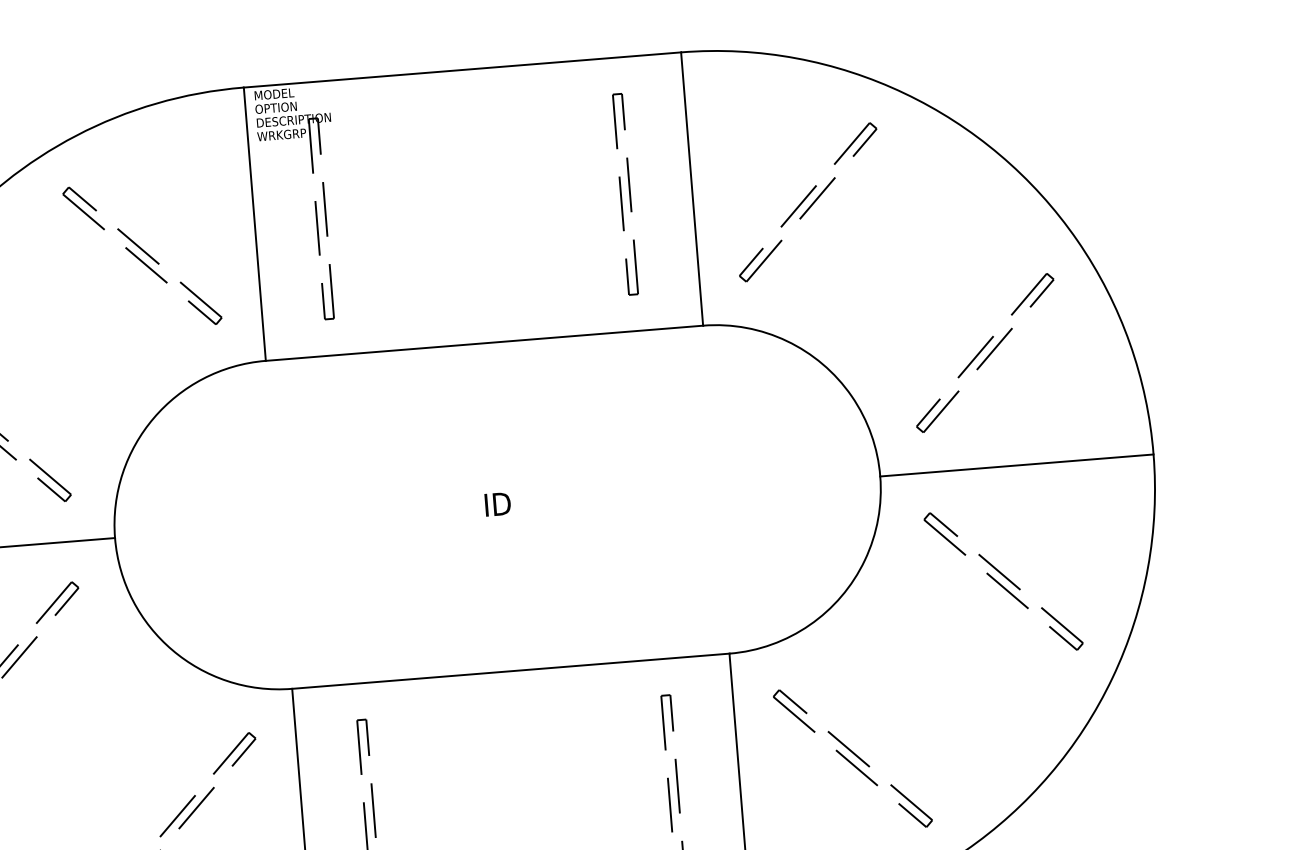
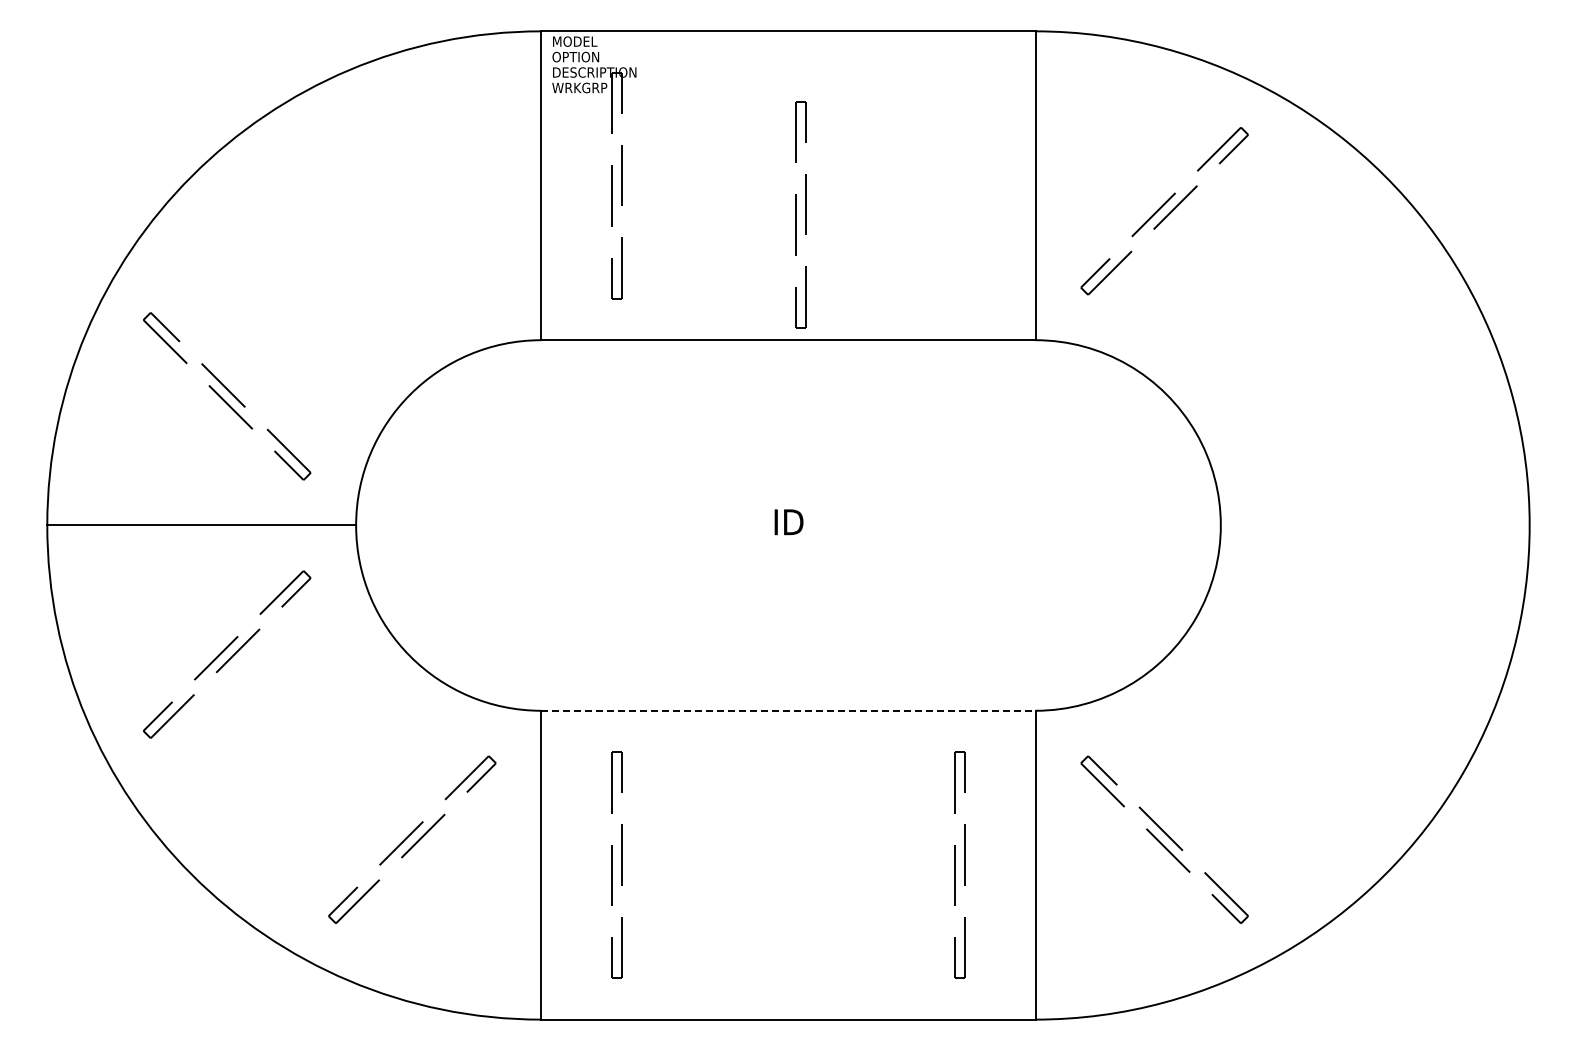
part: (624, 194) -> (800, 214), moved
part: (142, 256) -> (412, 211), removed
part: (984, 353) -> (1349, 396), removed
line: (1016, 465) -> (1374, 525), removed
part: (1003, 581) -> (1349, 654), removed
line: (510, 670) -> (788, 710), solid -> dashed

